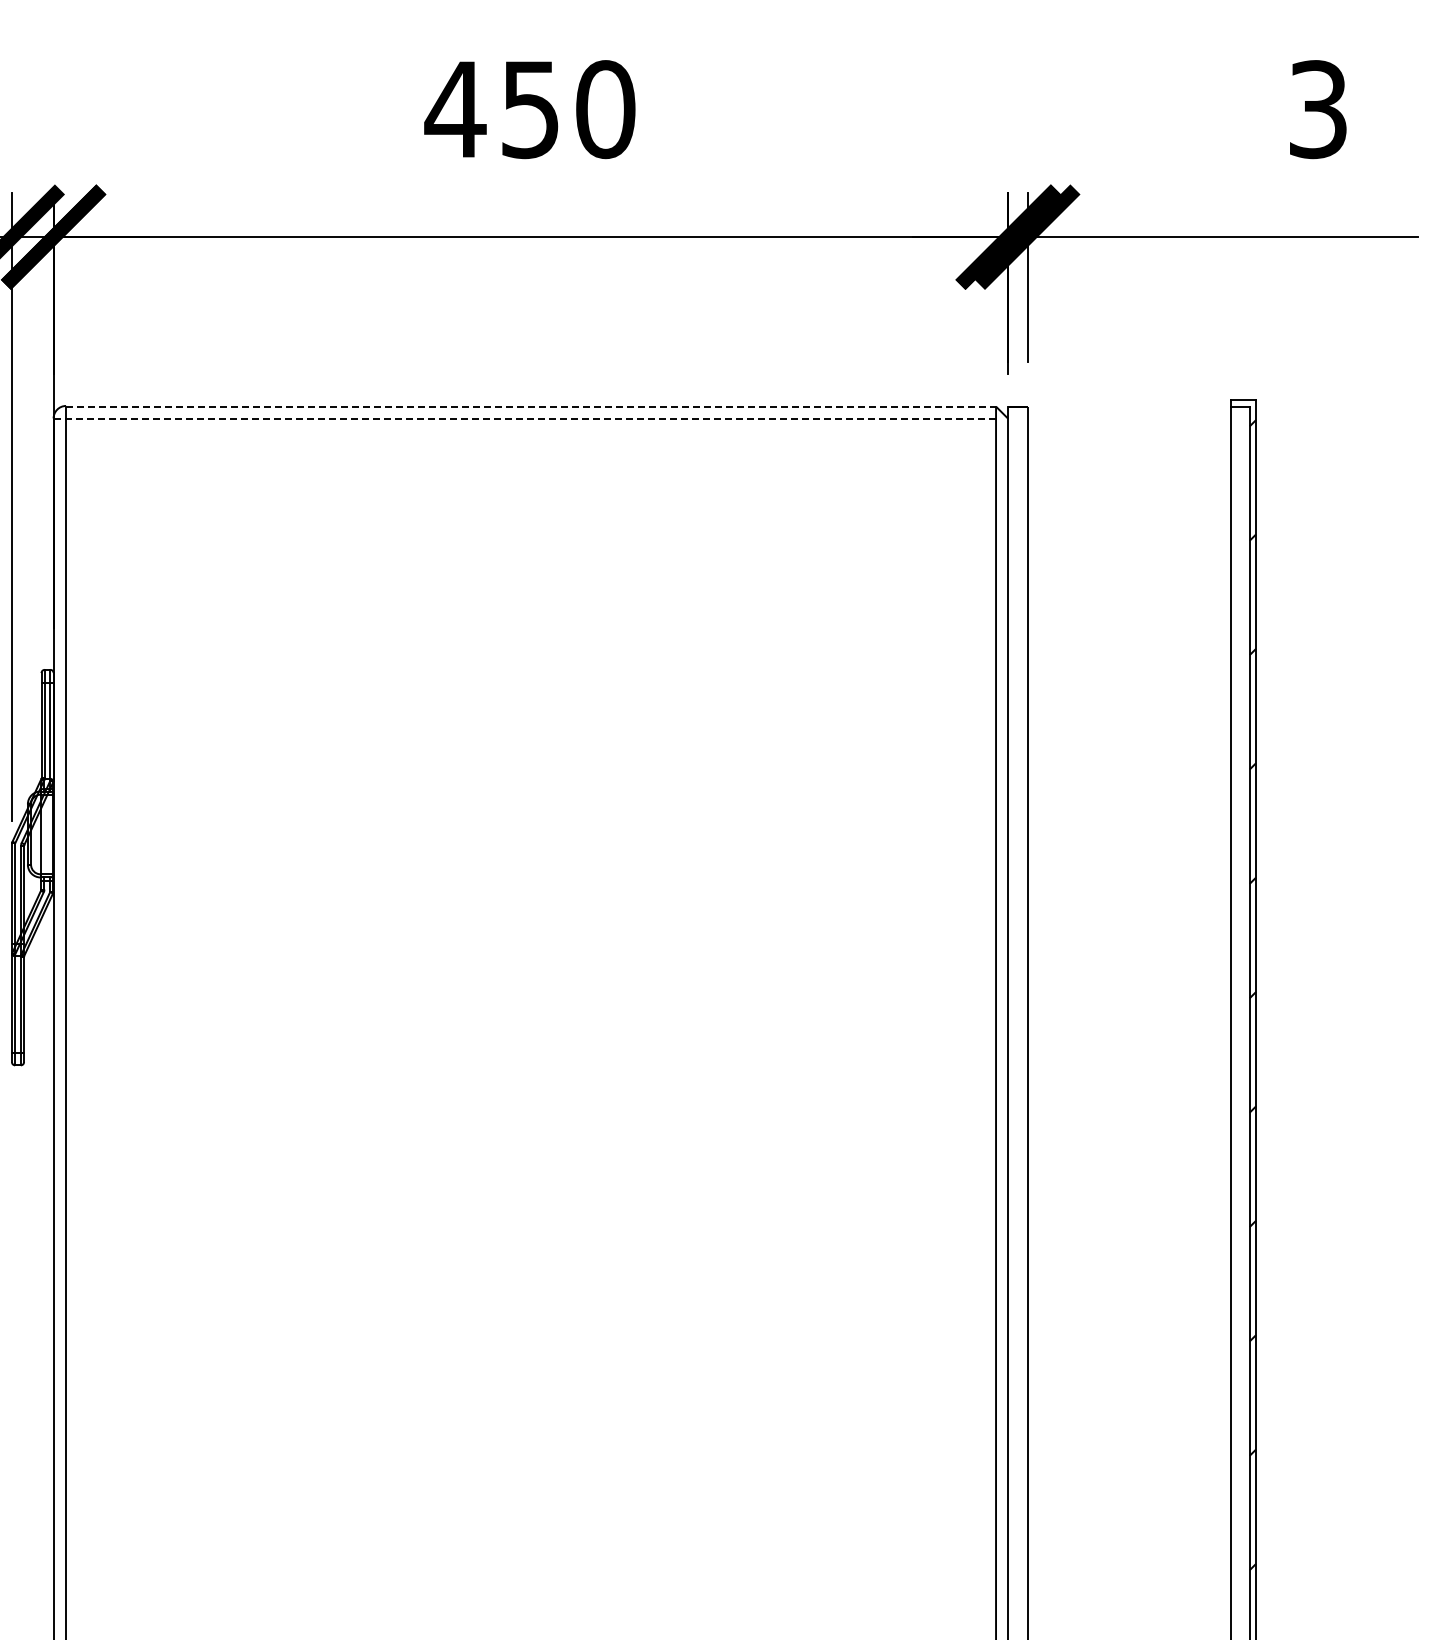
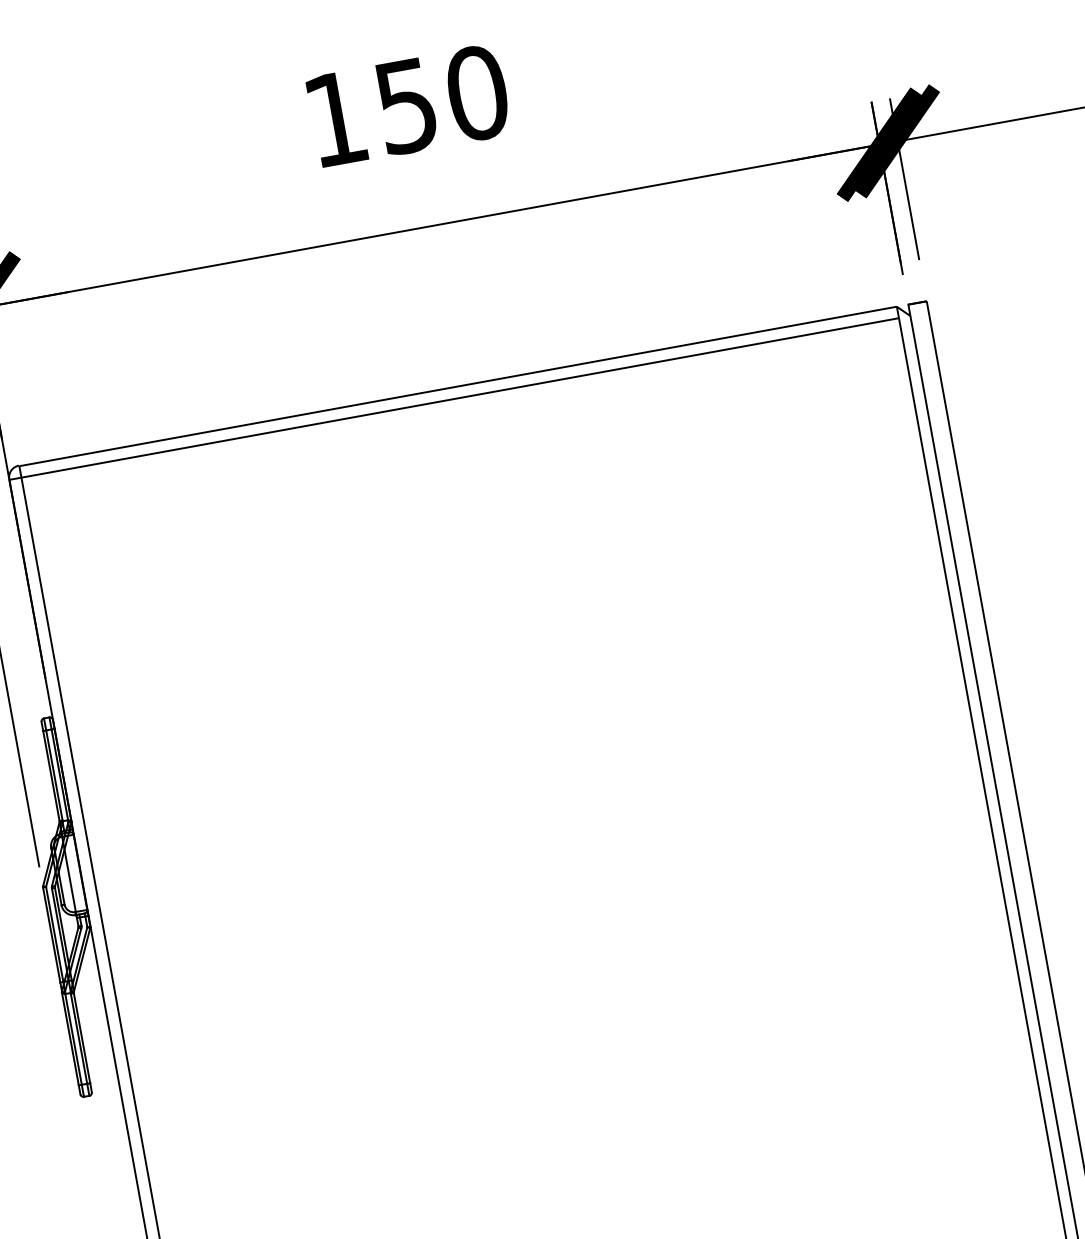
text: (455, 109) -> (335, 119), 450 -> 150
line: (531, 406) -> (458, 386), dashed -> solid
line: (525, 418) -> (454, 398), dashed -> solid

